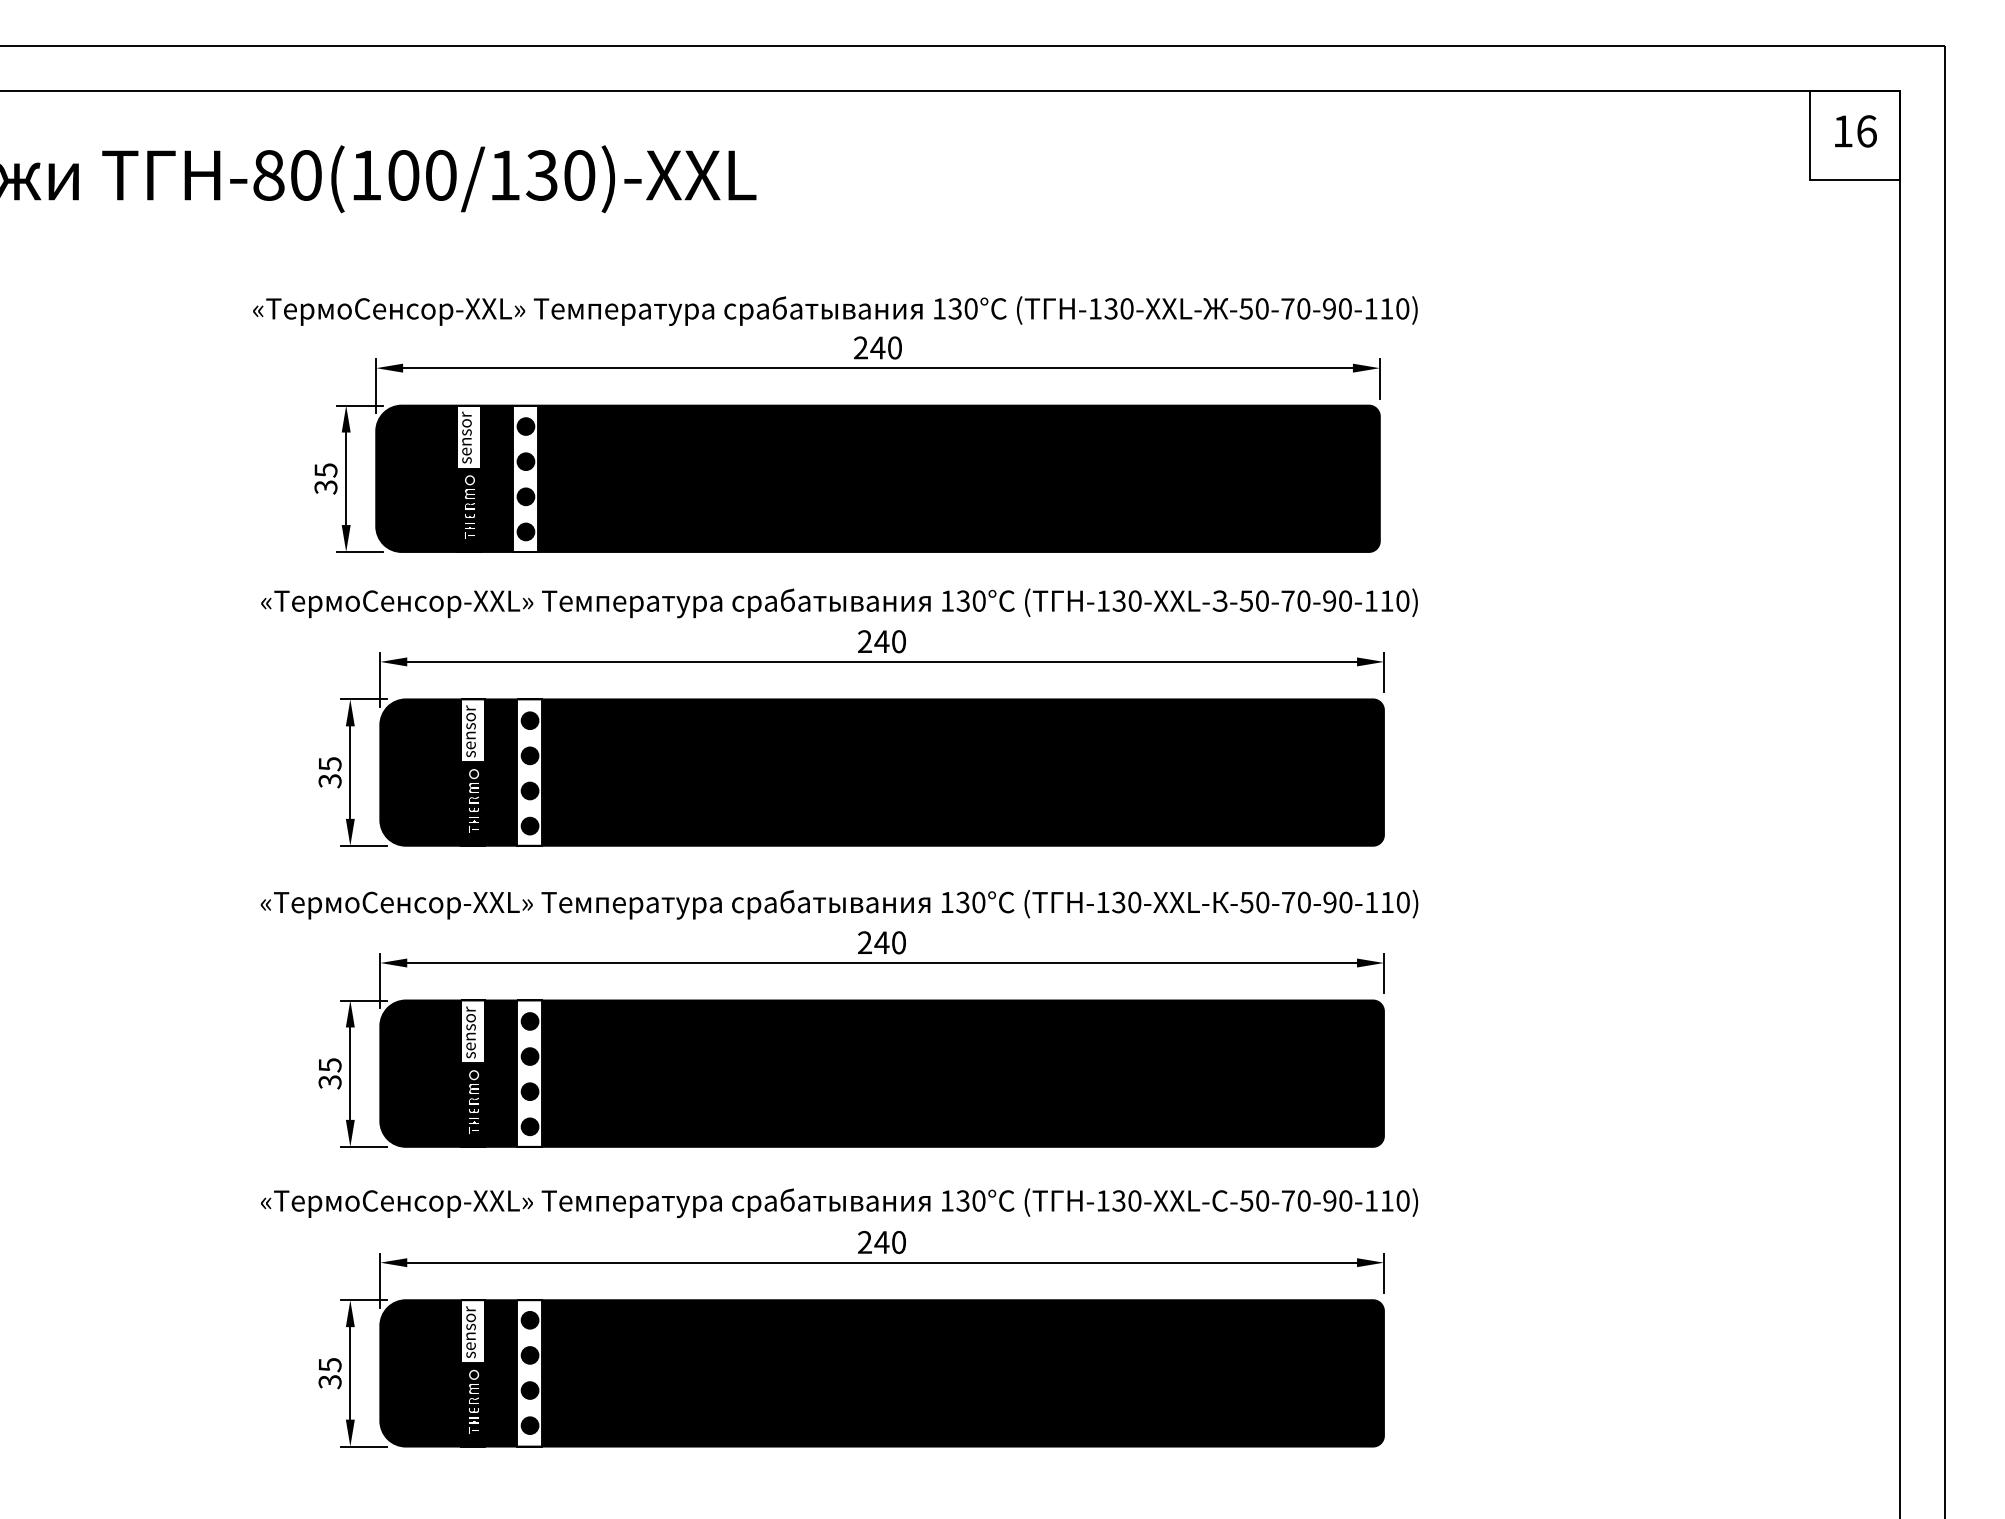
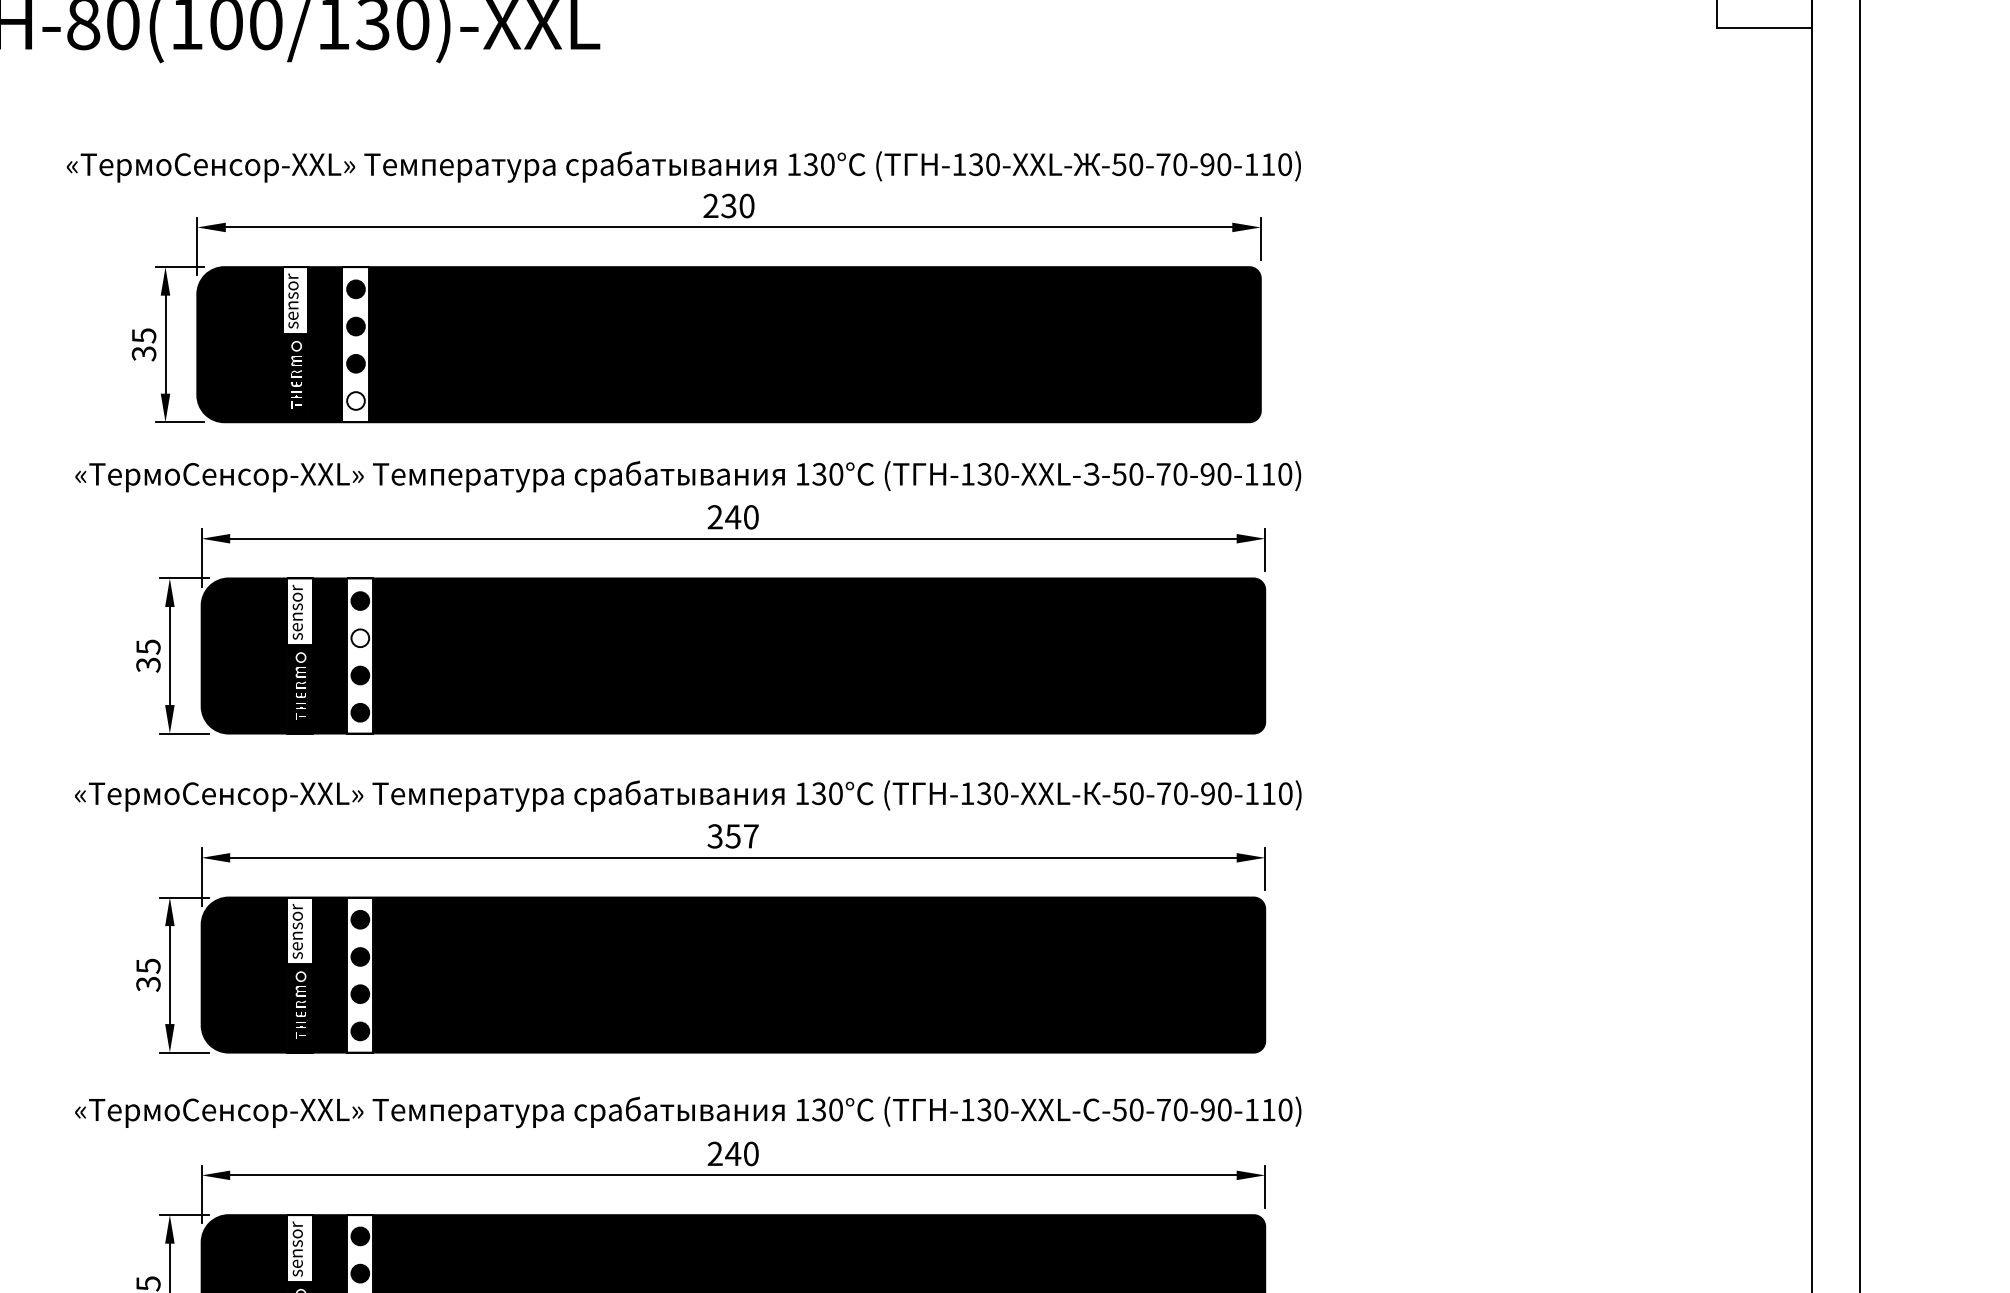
text: (877, 347) -> (728, 205), 240 -> 230
fill: (525, 531) -> (355, 400), removed
fill: (529, 755) -> (359, 637), removed
text: (881, 942) -> (732, 836), 240 -> 357

